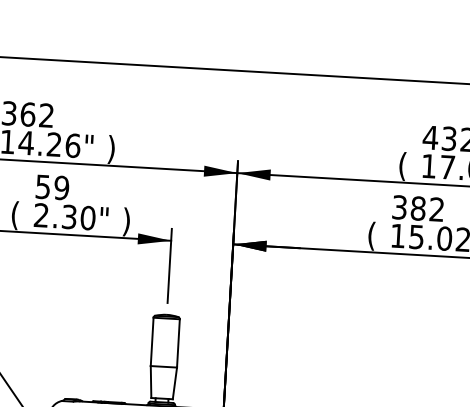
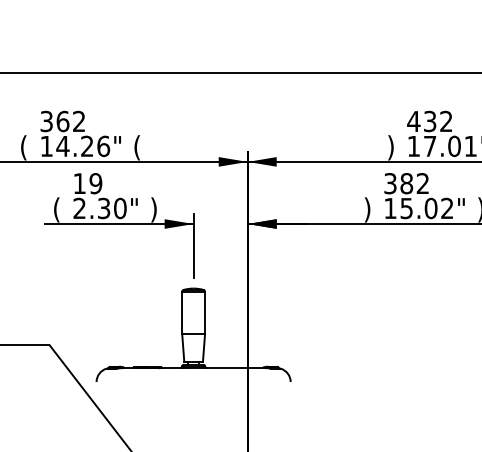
text: (110, 149) -> (136, 147), ) -> (
text: (402, 166) -> (390, 147), ( -> )
text: (42, 186) -> (79, 183), 59 -> 19
text: (371, 235) -> (367, 209), ( -> )

